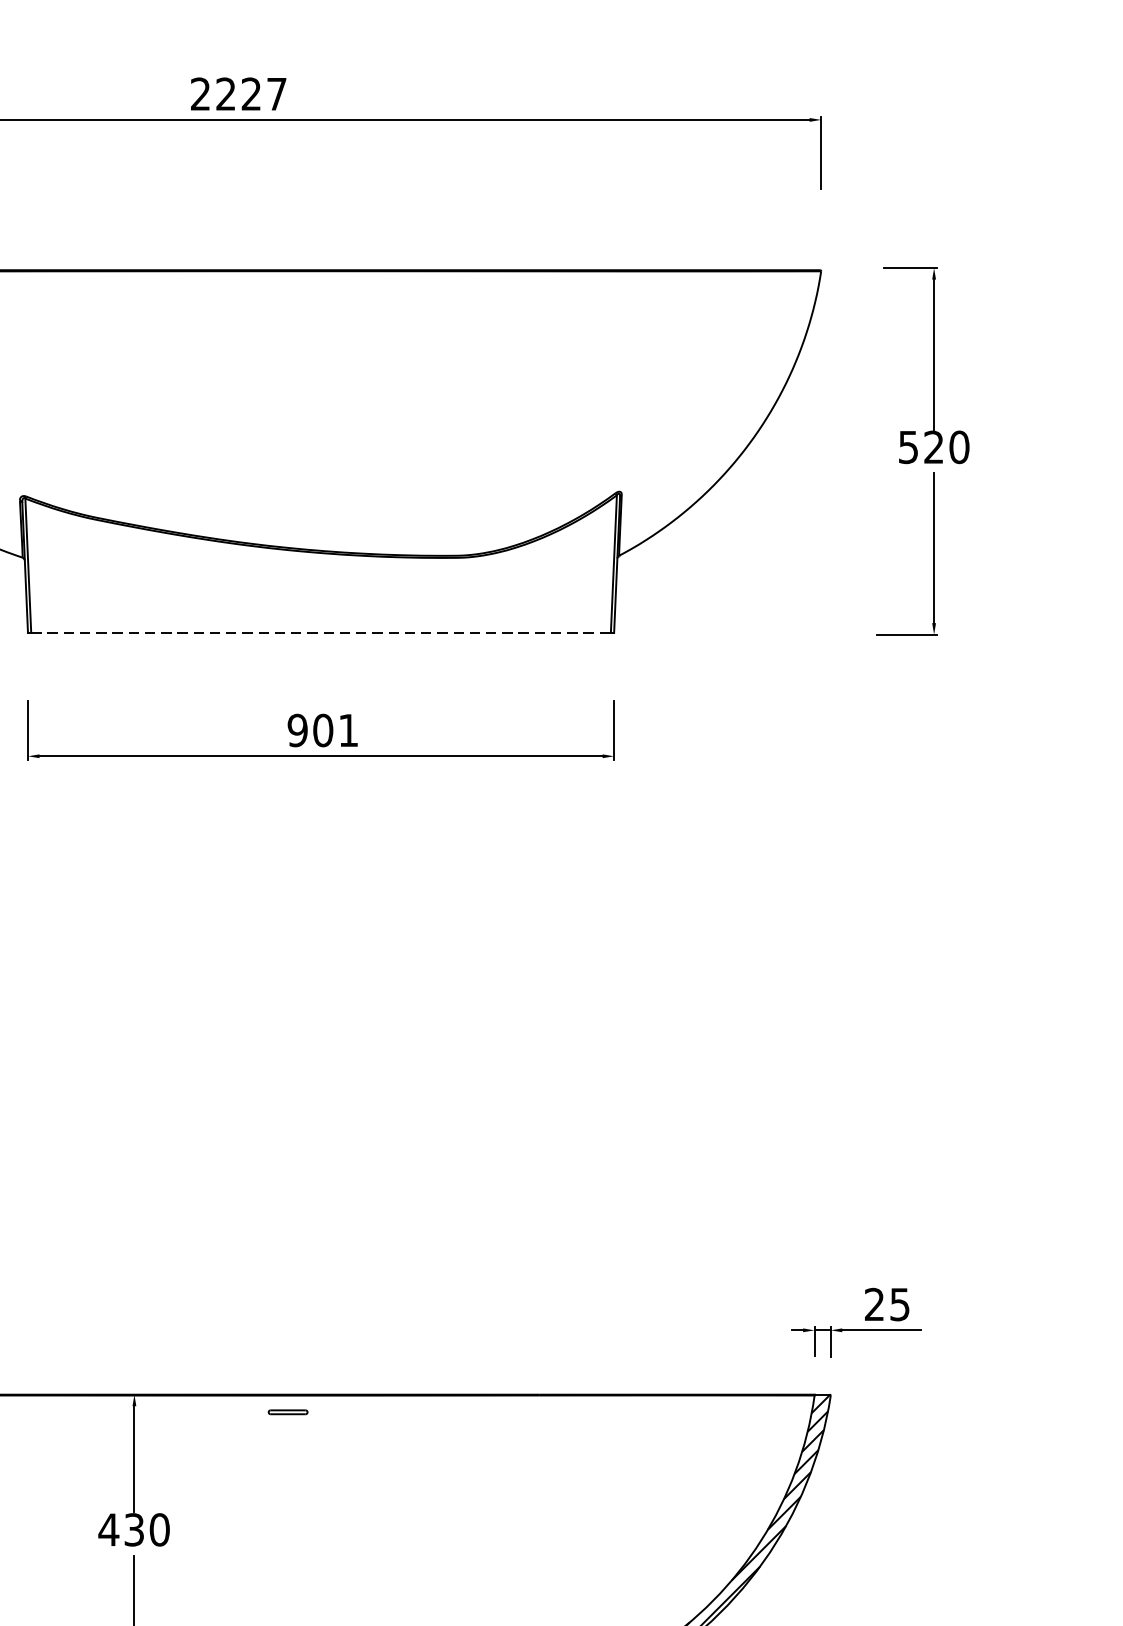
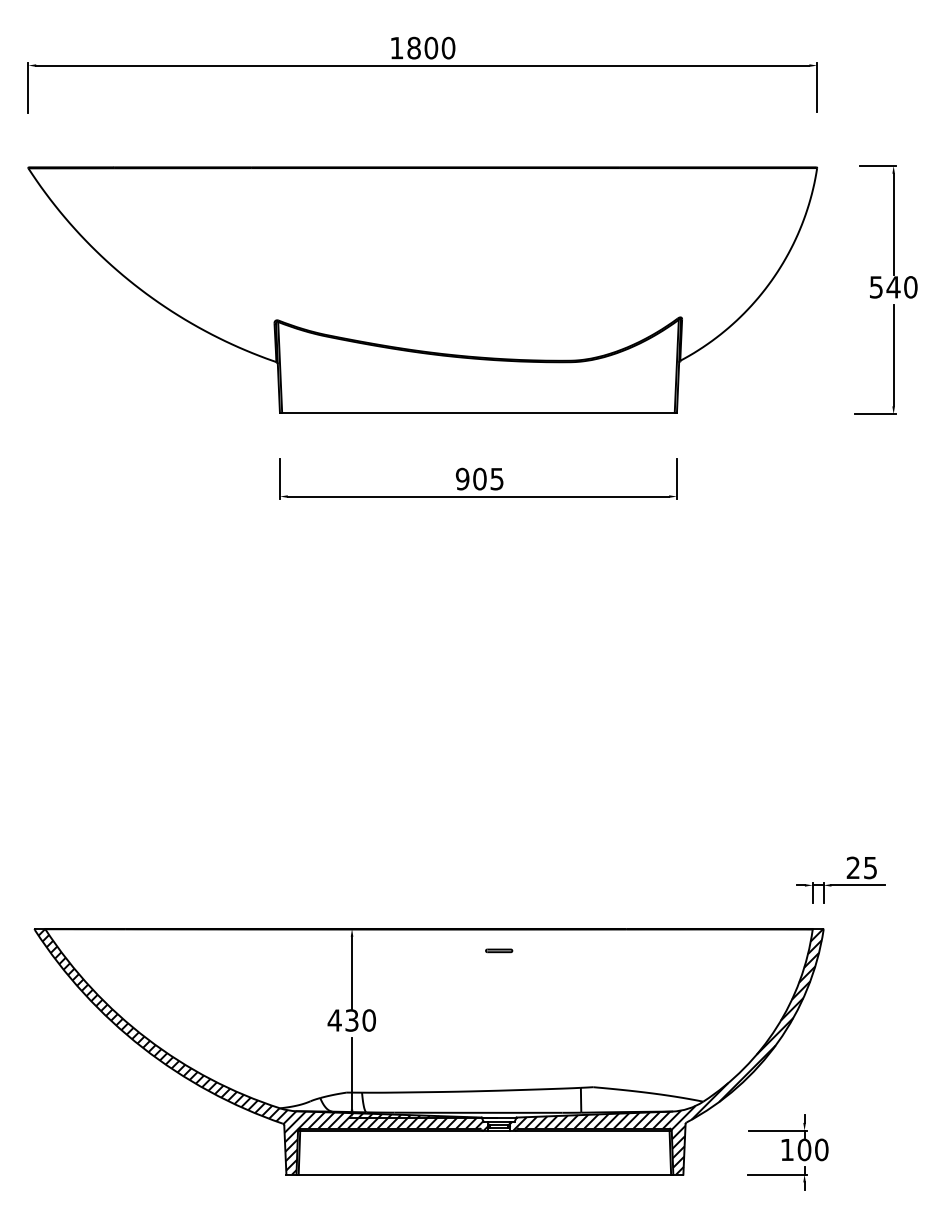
text: (238, 93) -> (422, 47), 2227 -> 1800
text: (933, 447) -> (893, 287), 520 -> 540
line: (321, 633) -> (478, 413), dashed -> solid
text: (347, 731) -> (496, 479), 901 -> 905
part: (288, 1411) -> (499, 950), moved

